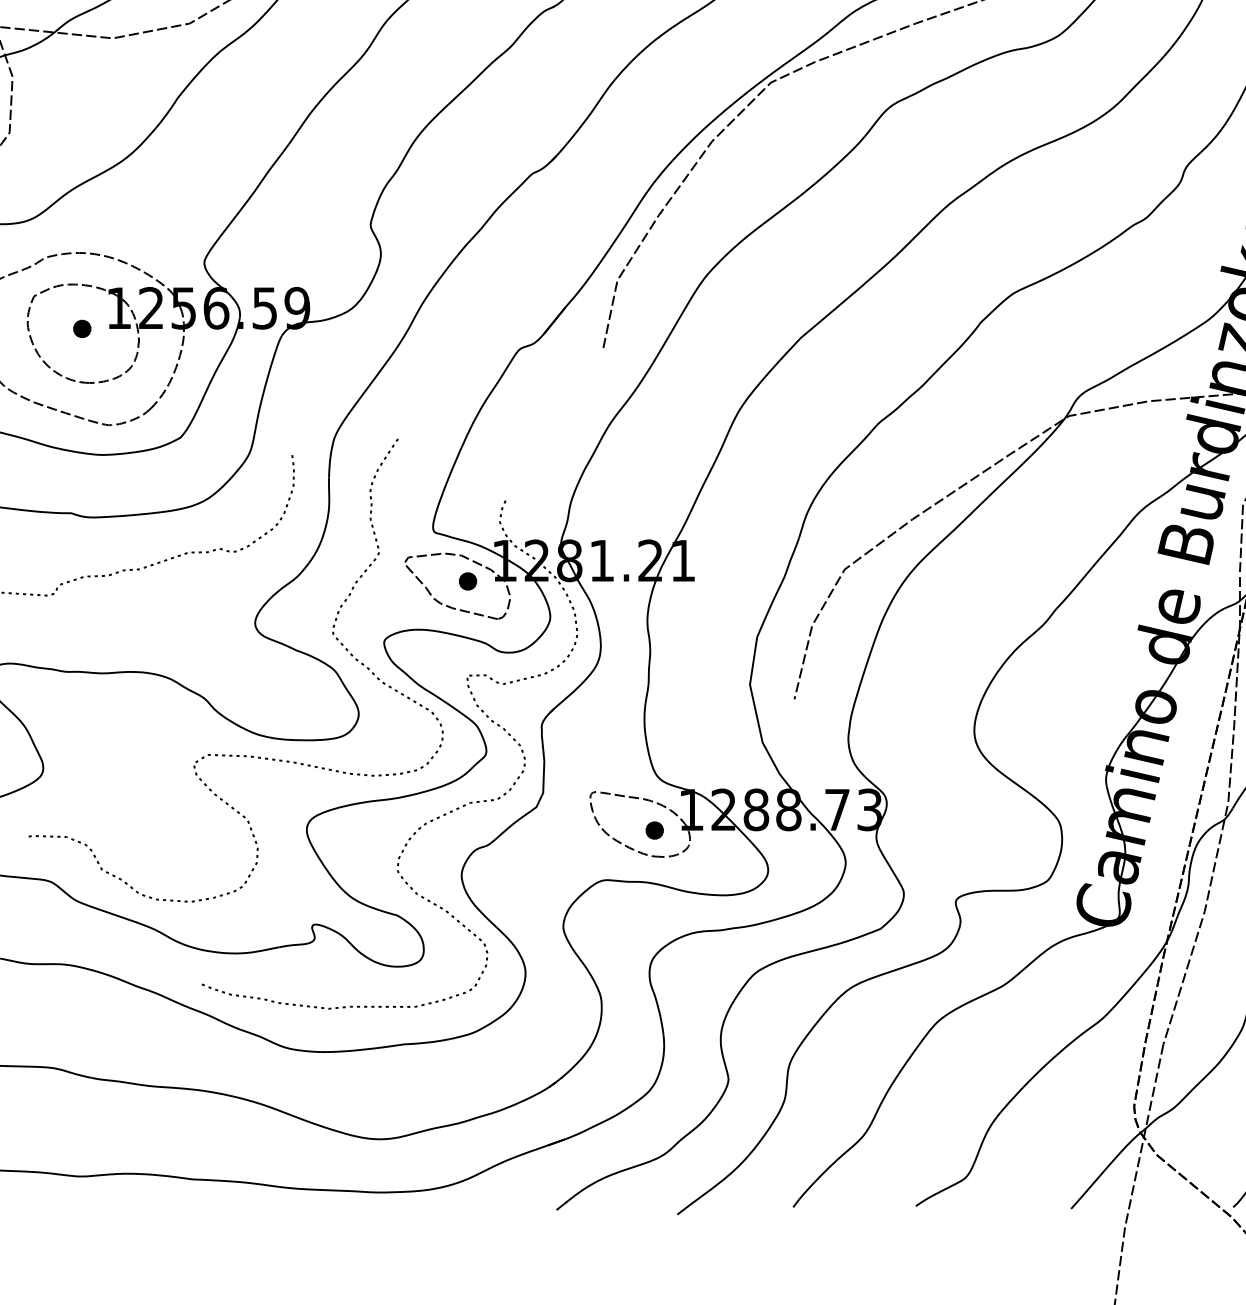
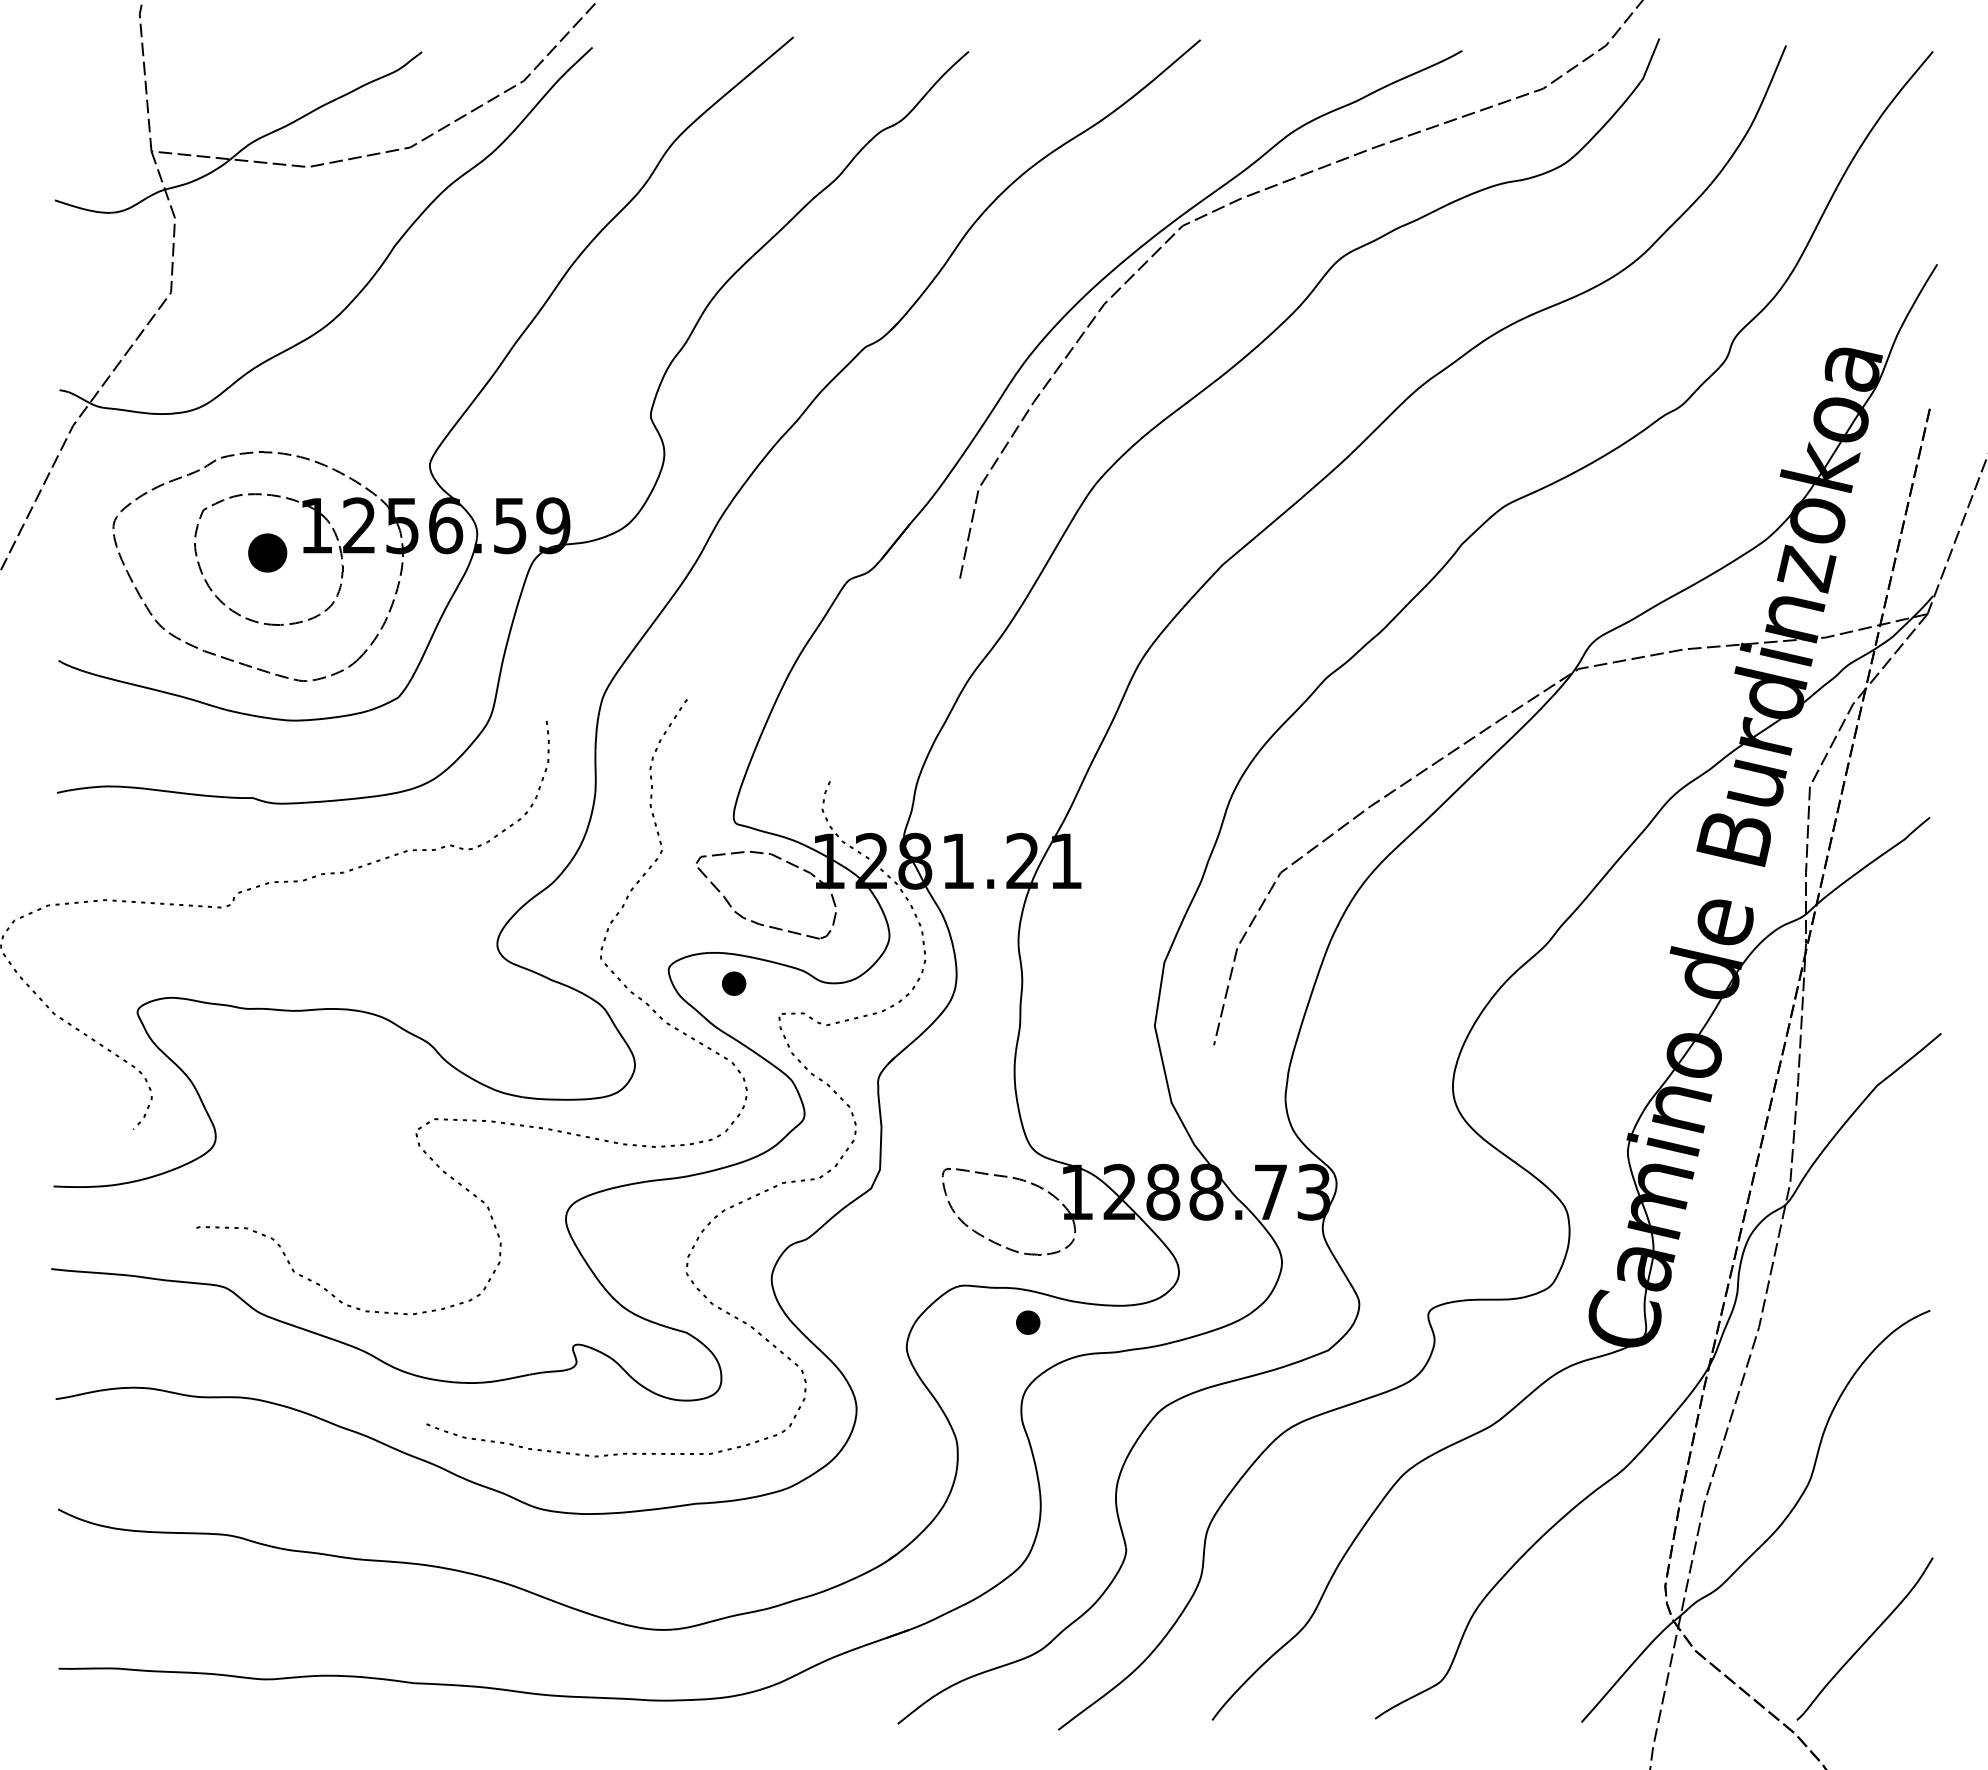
part: (82, 329) -> (267, 553), size x1.6
part: (468, 581) -> (734, 983), moved
part: (654, 830) -> (1028, 1322), moved

